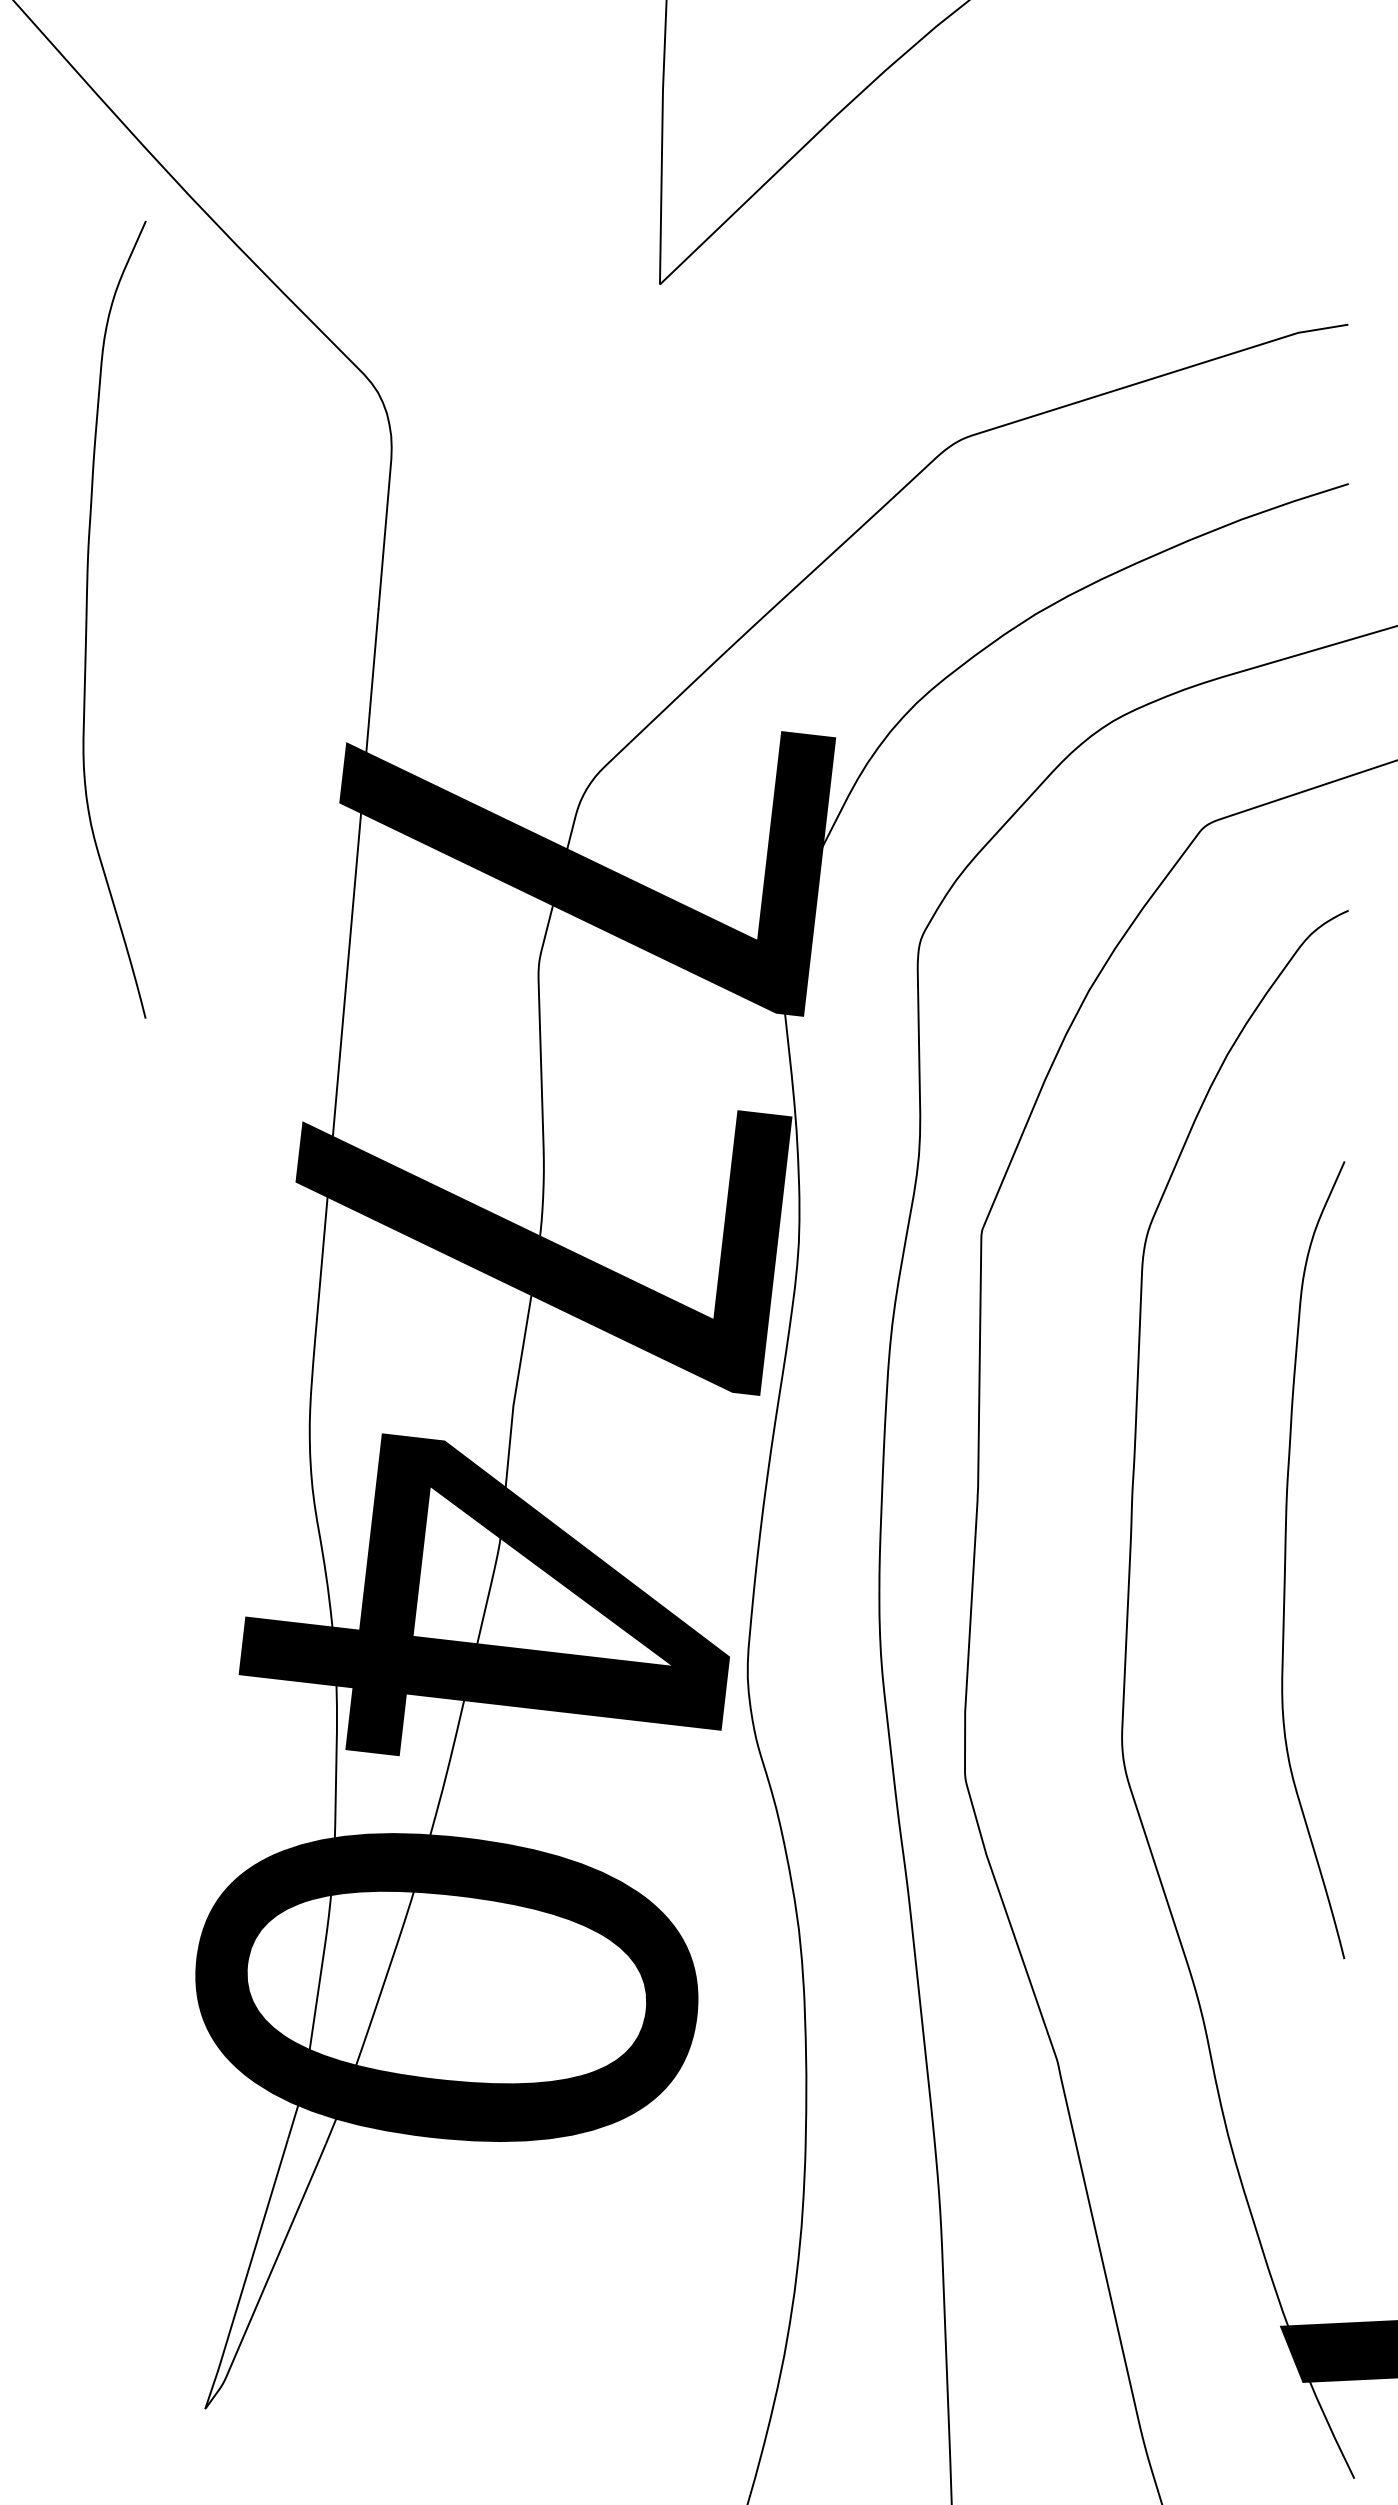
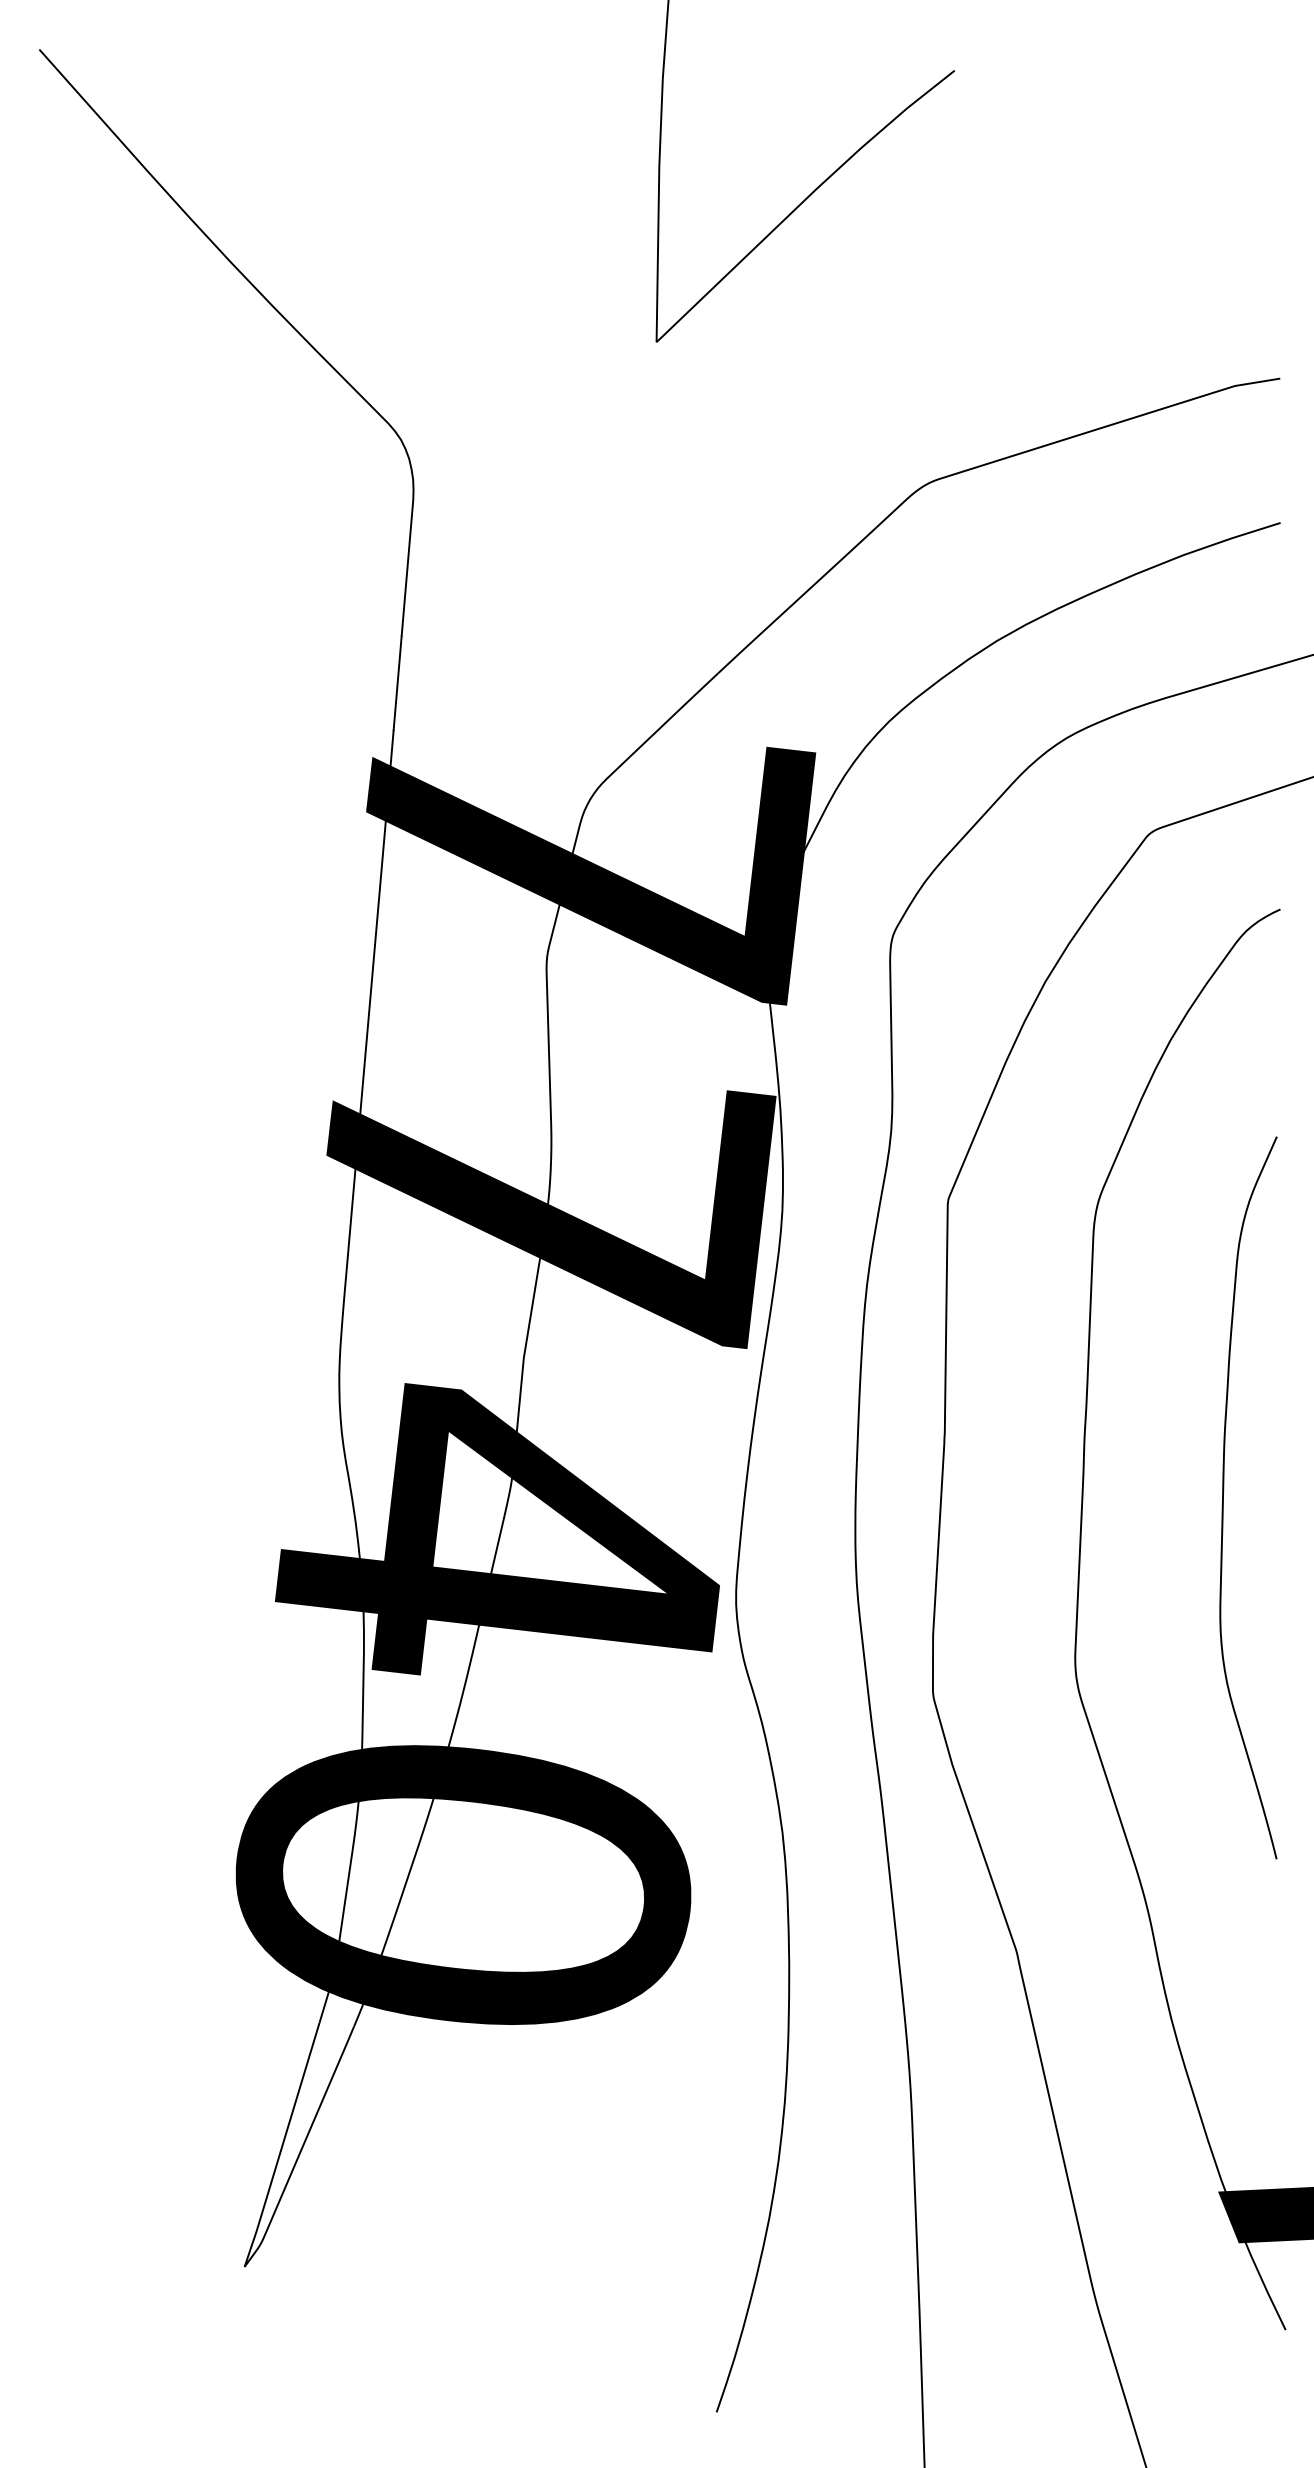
curve: (88, 611) -> (138, 638), removed

